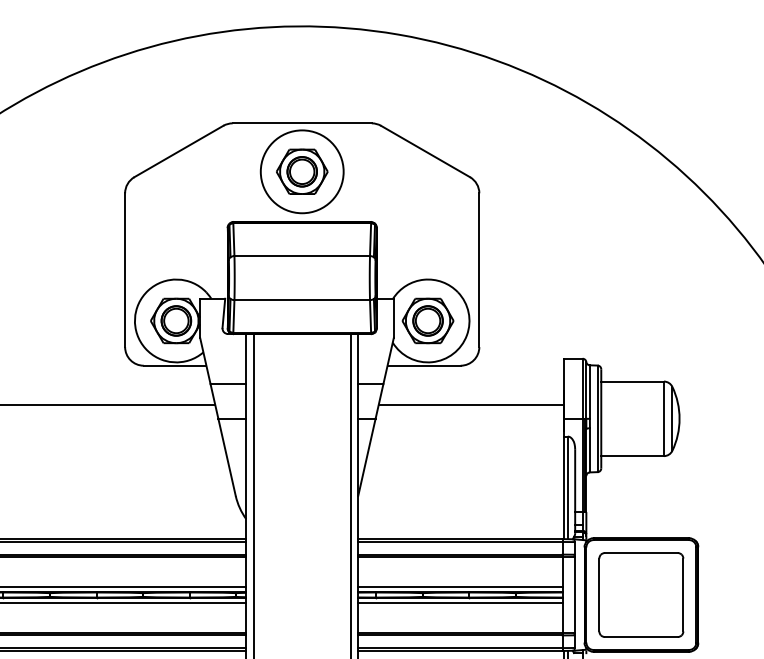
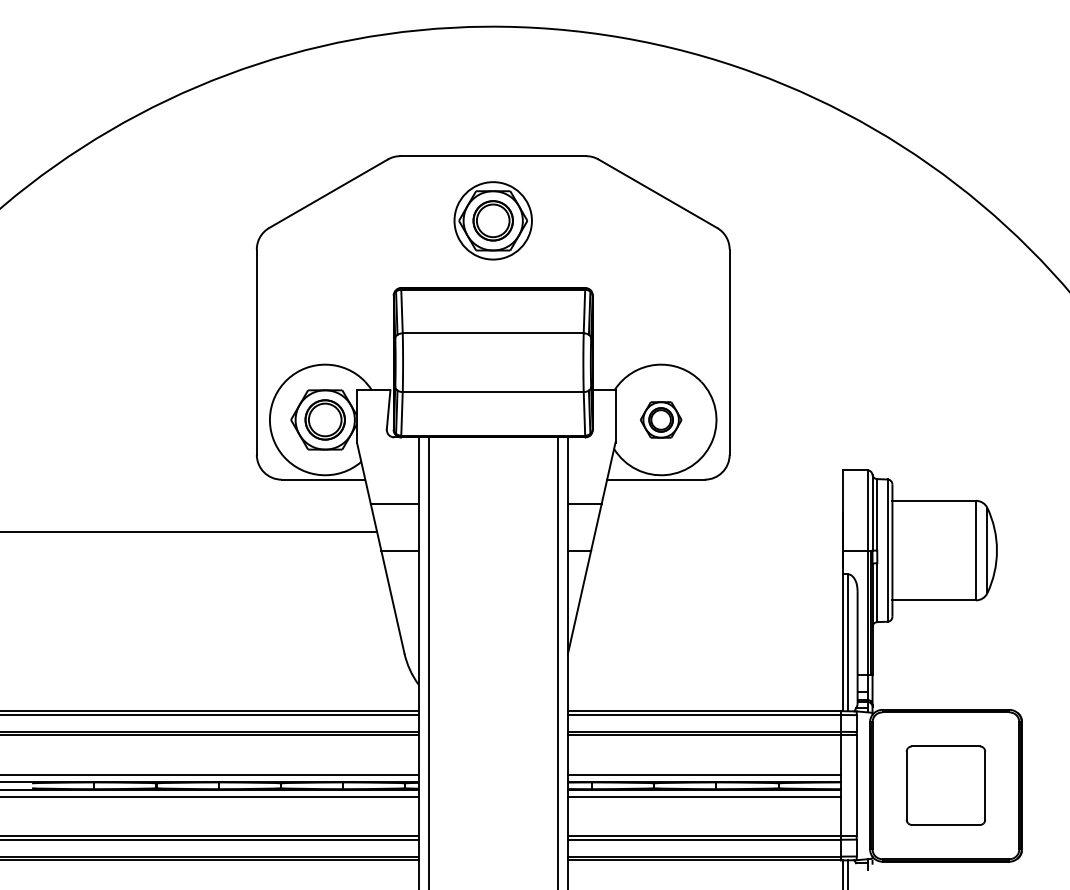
circle: (301, 171) -> (492, 220), size x0.7
part: (427, 320) -> (660, 419), size x0.6
line: (470, 404) -> (718, 531), removed
part: (641, 594) -> (945, 785), size x0.7

